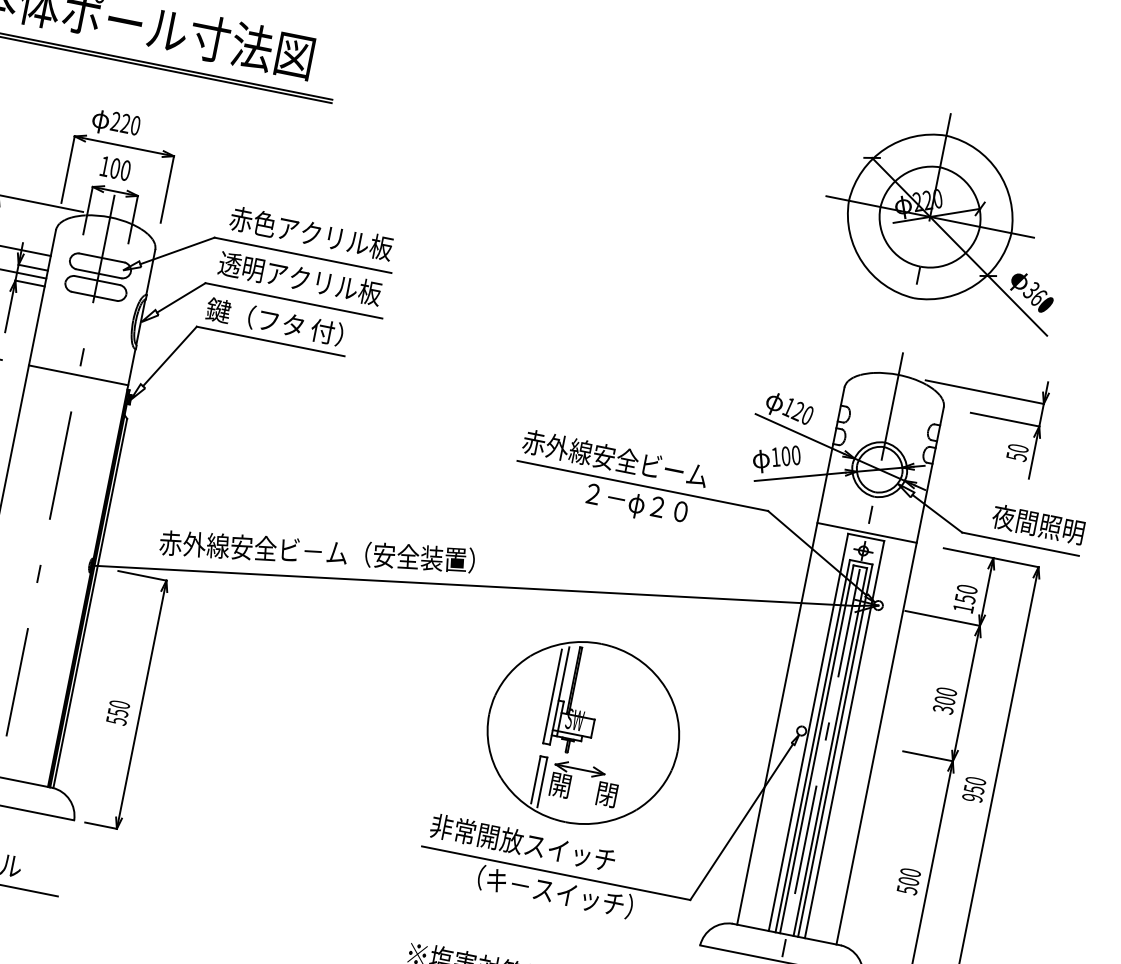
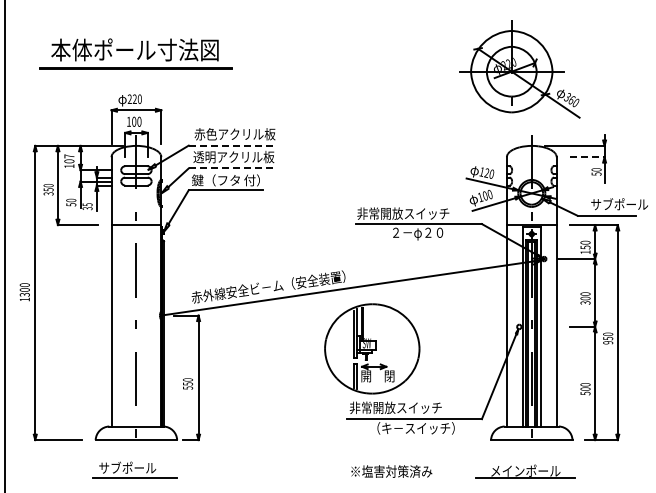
part: (946, 215) -> (519, 69), moved
line: (303, 255) -> (233, 145), solid -> dashed
line: (294, 301) -> (233, 168), solid -> dashed
line: (1005, 420) -> (587, 157), solid -> dashed
text: (615, 458) -> (403, 213), 赤外線安全ビーム -> 非常開放スイッチ
text: (1050, 526) -> (619, 204), 夜間照明 -> サブポール
part: (583, 732) -> (372, 348), moved

